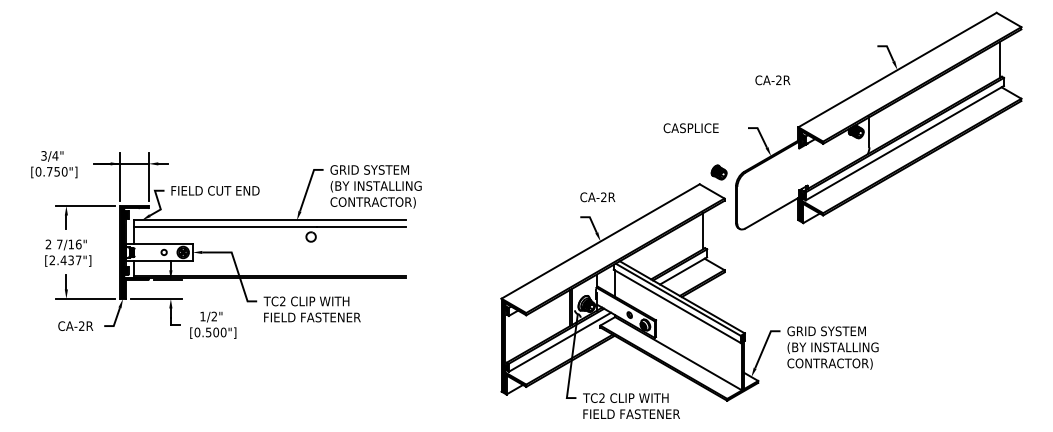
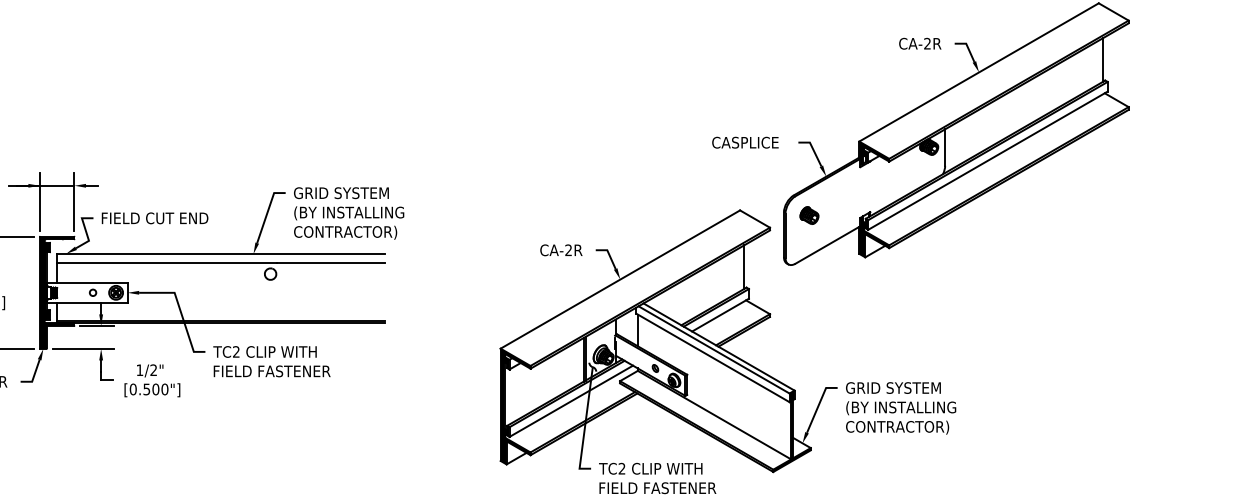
text: (772, 80) -> (919, 43), moved
text: (690, 128) -> (744, 143), moved
part: (718, 172) -> (808, 215), moved
text: (597, 197) -> (560, 250), moved

